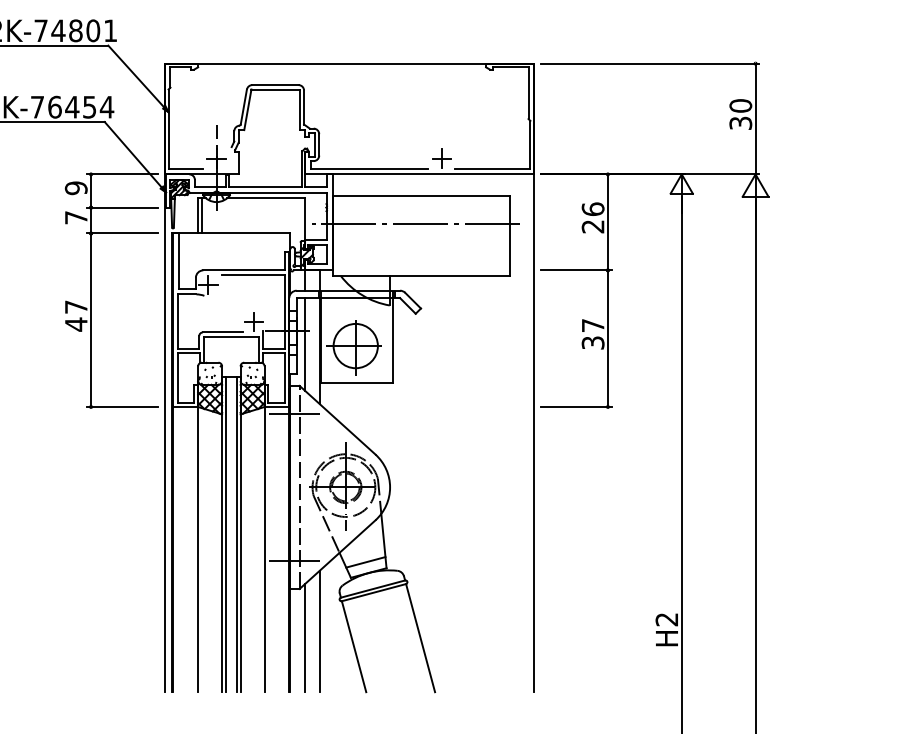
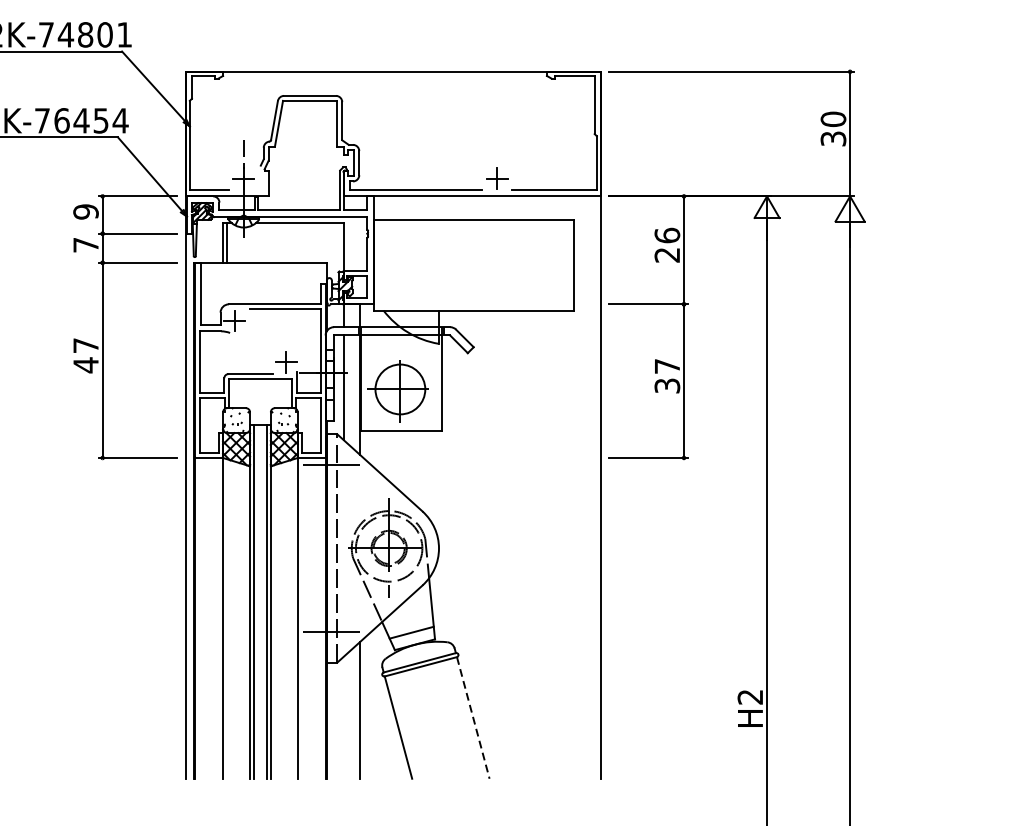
line: (415, 224) -> (467, 252), removed
line: (305, 637) -> (343, 717), removed
line: (420, 638) -> (473, 718), solid -> dashed

